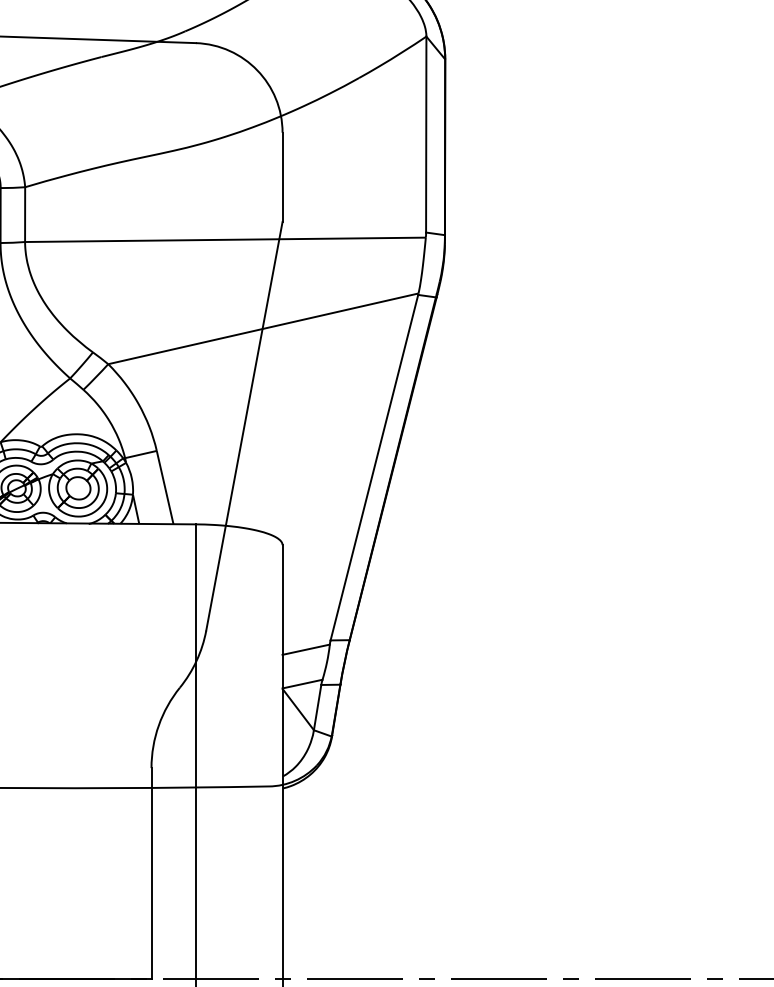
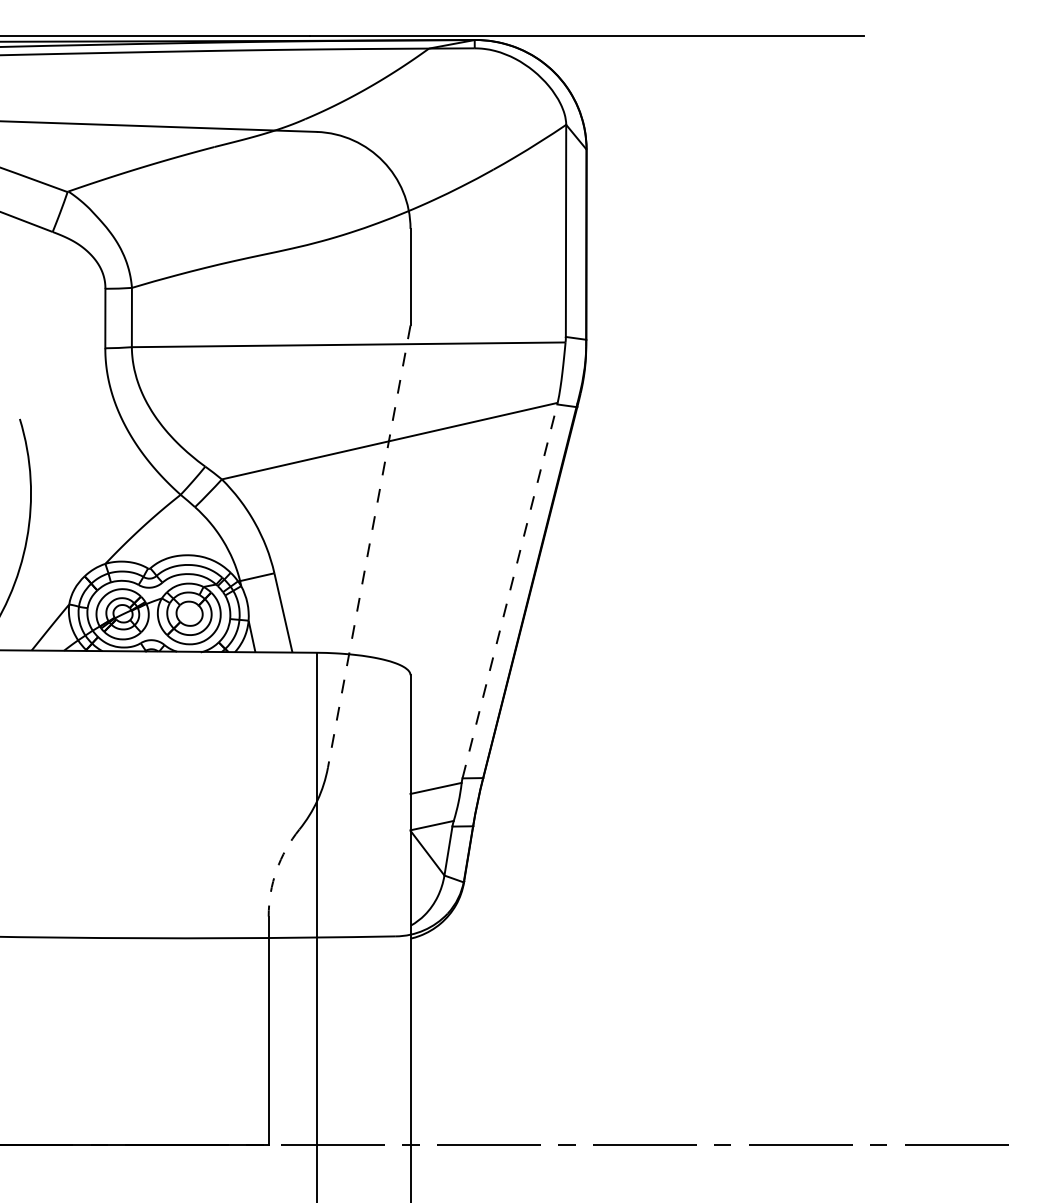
line: (244, 426) -> (369, 546), solid -> dashed
line: (374, 467) -> (509, 591), solid -> dashed
arc: (158, 725) -> (276, 870), solid -> dashed

